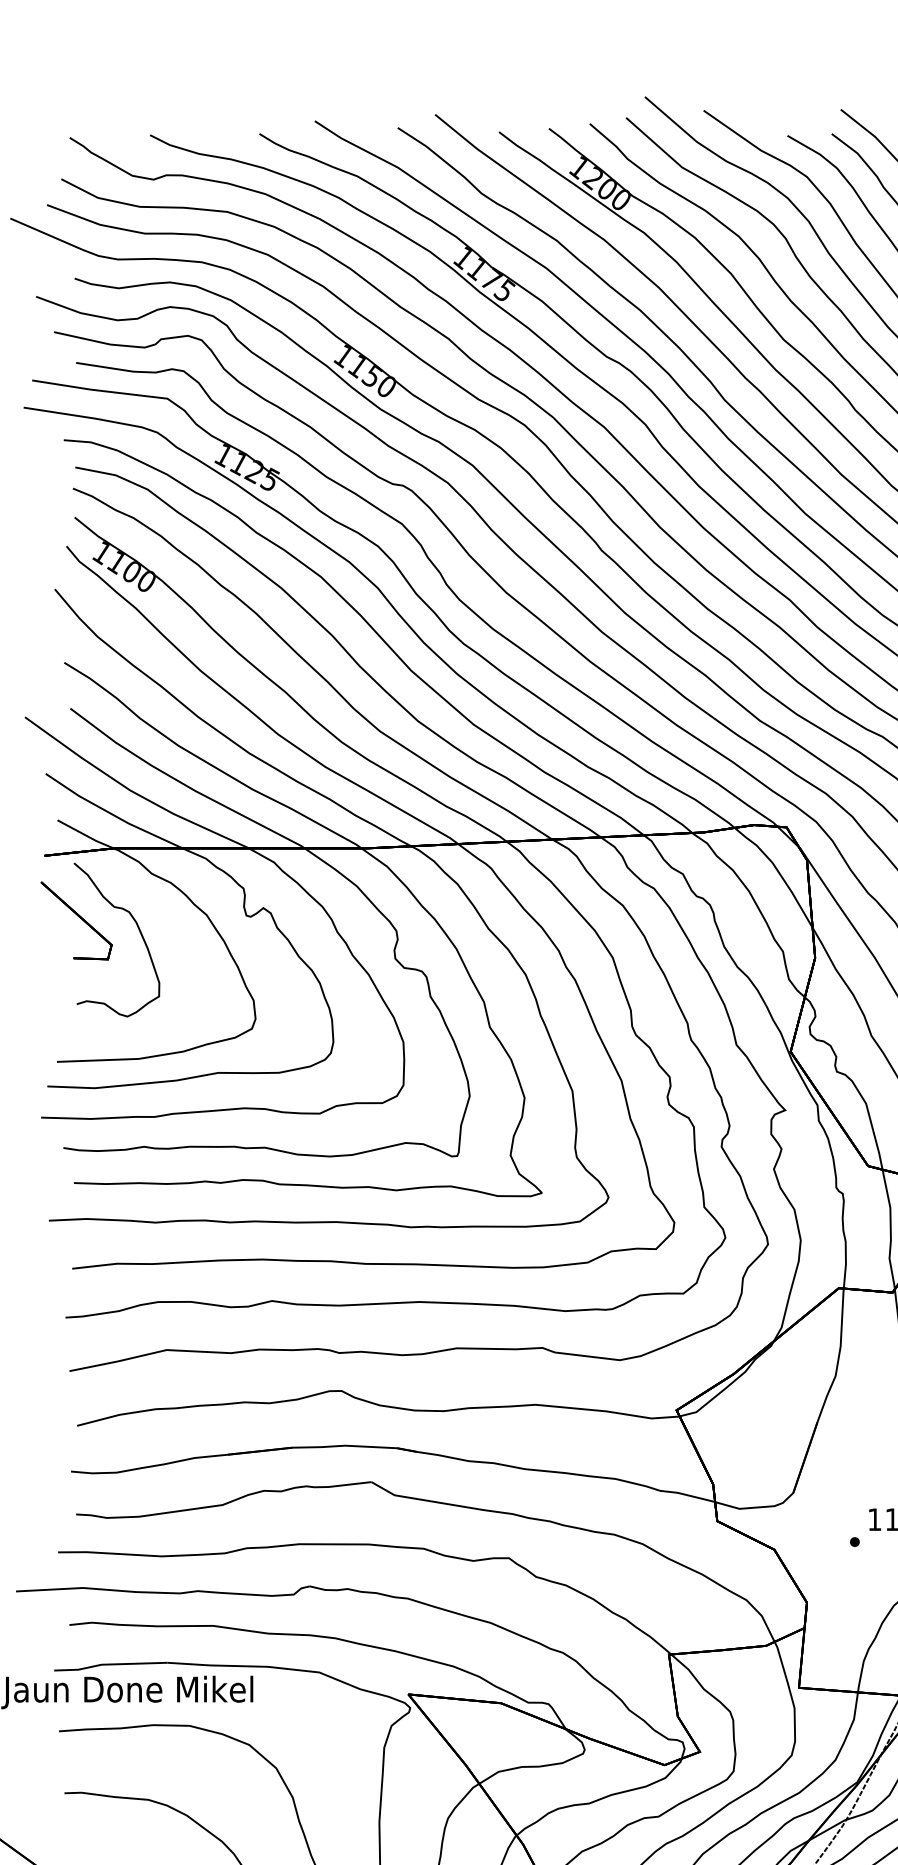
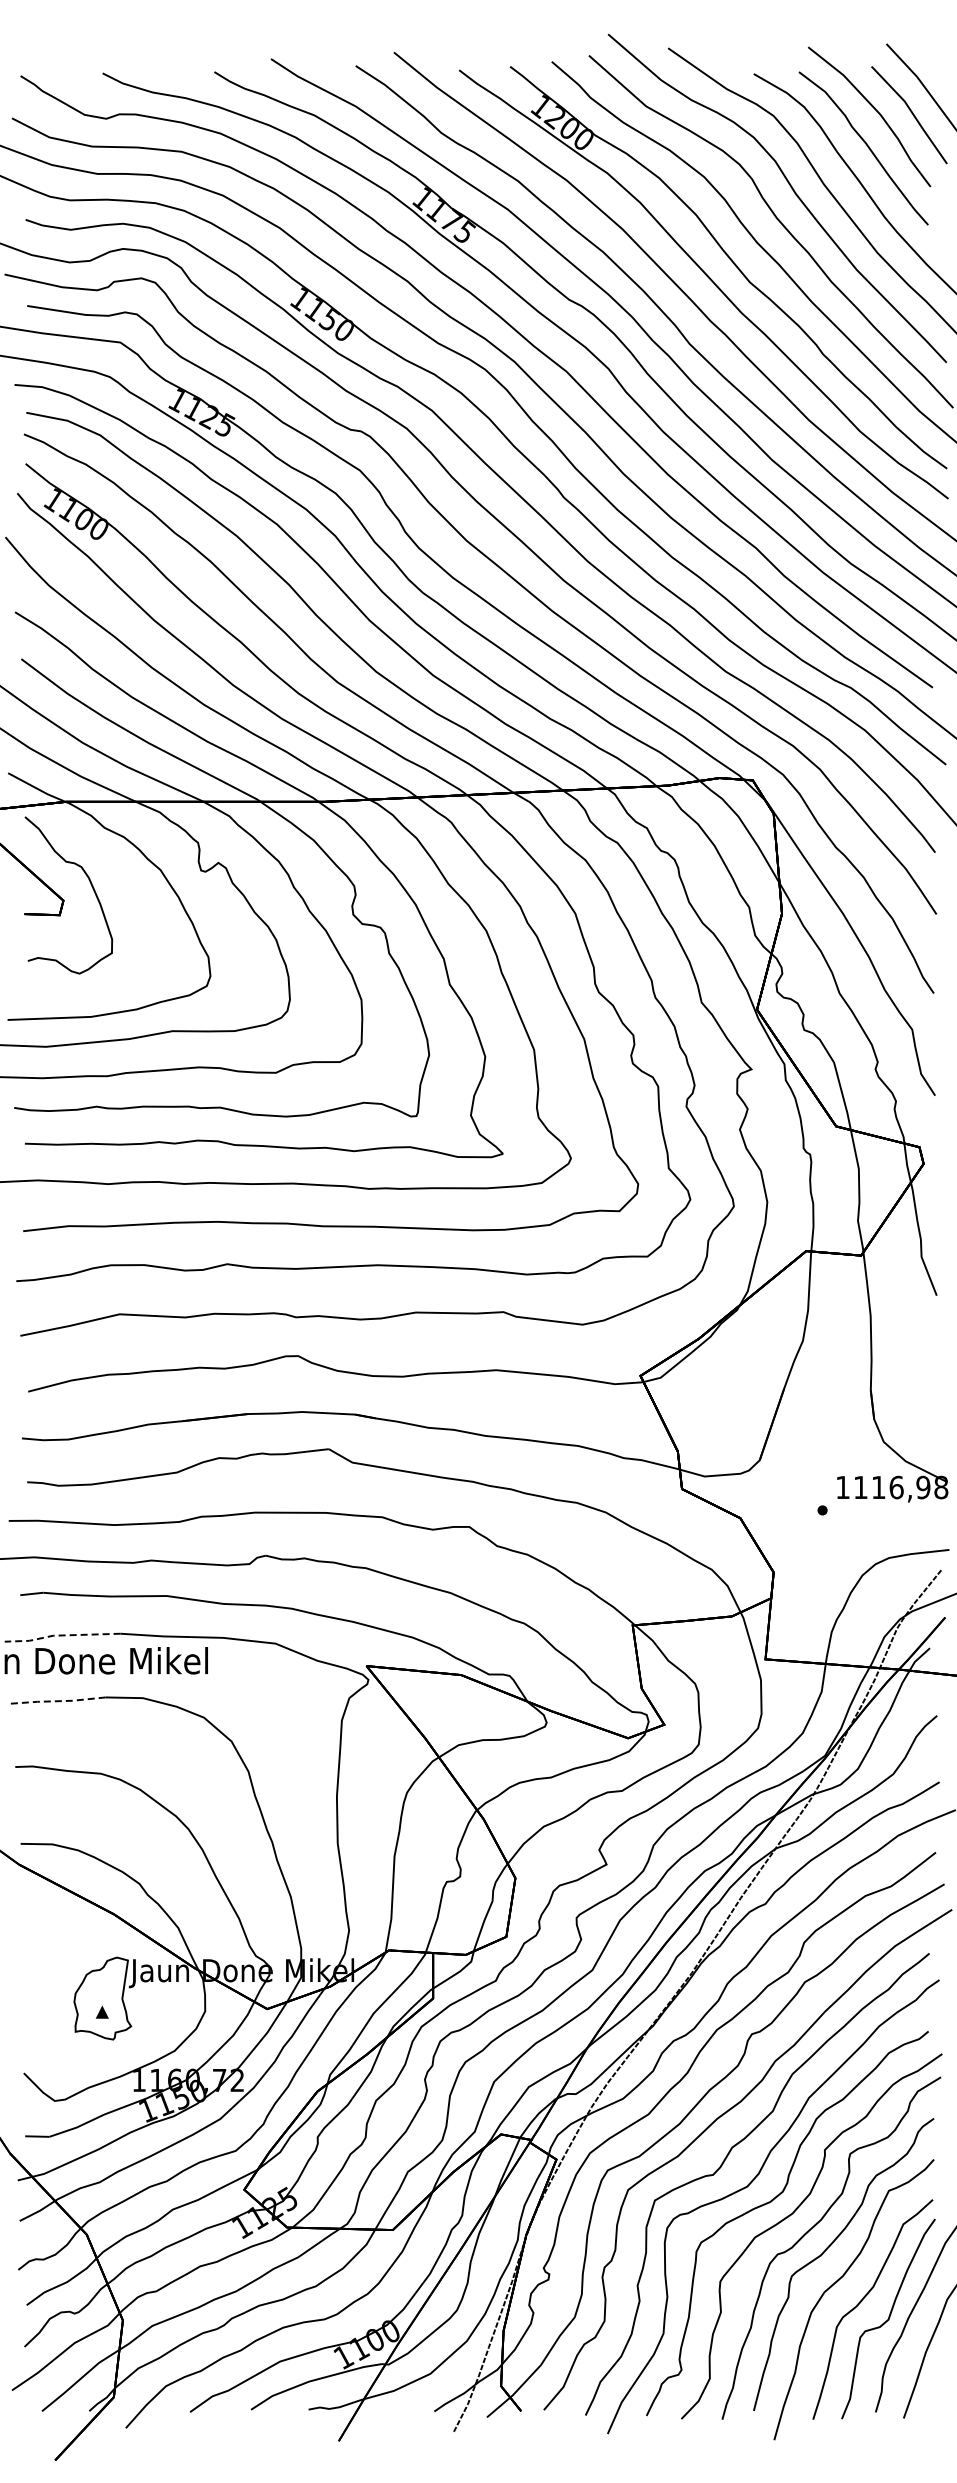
line: (109, 1664) -> (61, 1635), solid -> dashed
line: (105, 1729) -> (57, 1701), solid -> dashed

